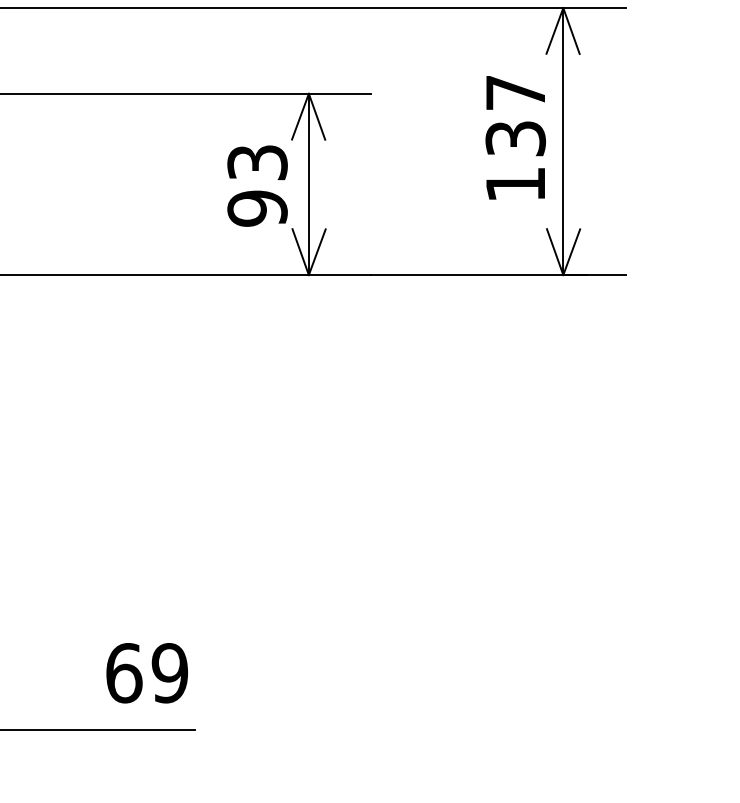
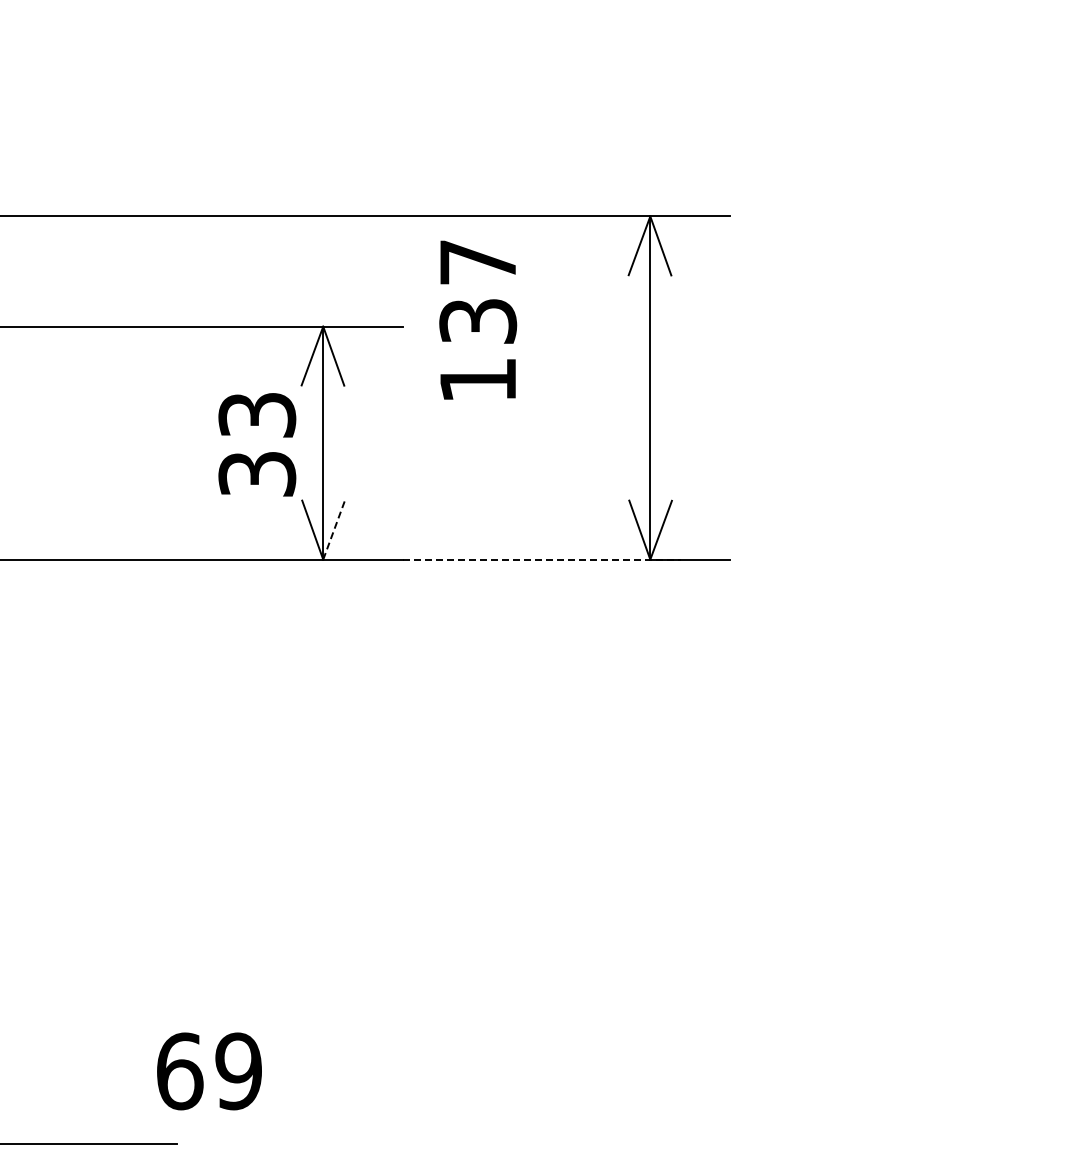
text: (516, 137) -> (478, 319), moved
text: (257, 208) -> (257, 474), 93 -> 33
line: (317, 251) -> (334, 529), solid -> dashed
line: (479, 274) -> (542, 559), solid -> dashed
text: (147, 673) -> (209, 1071), moved

